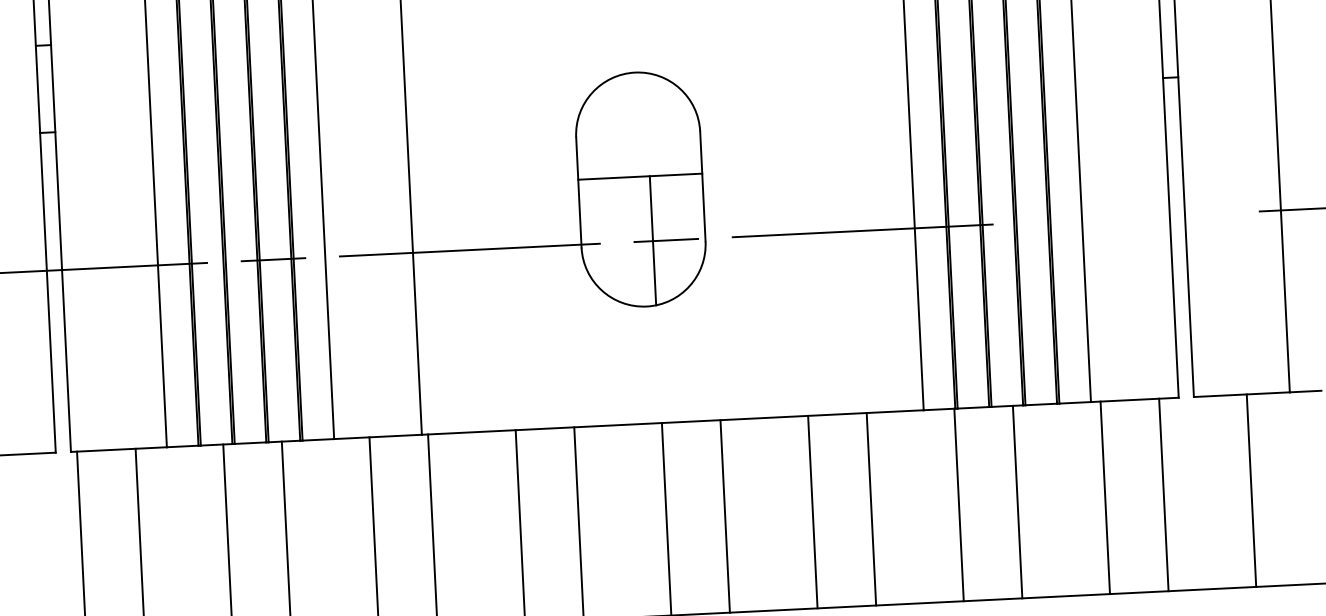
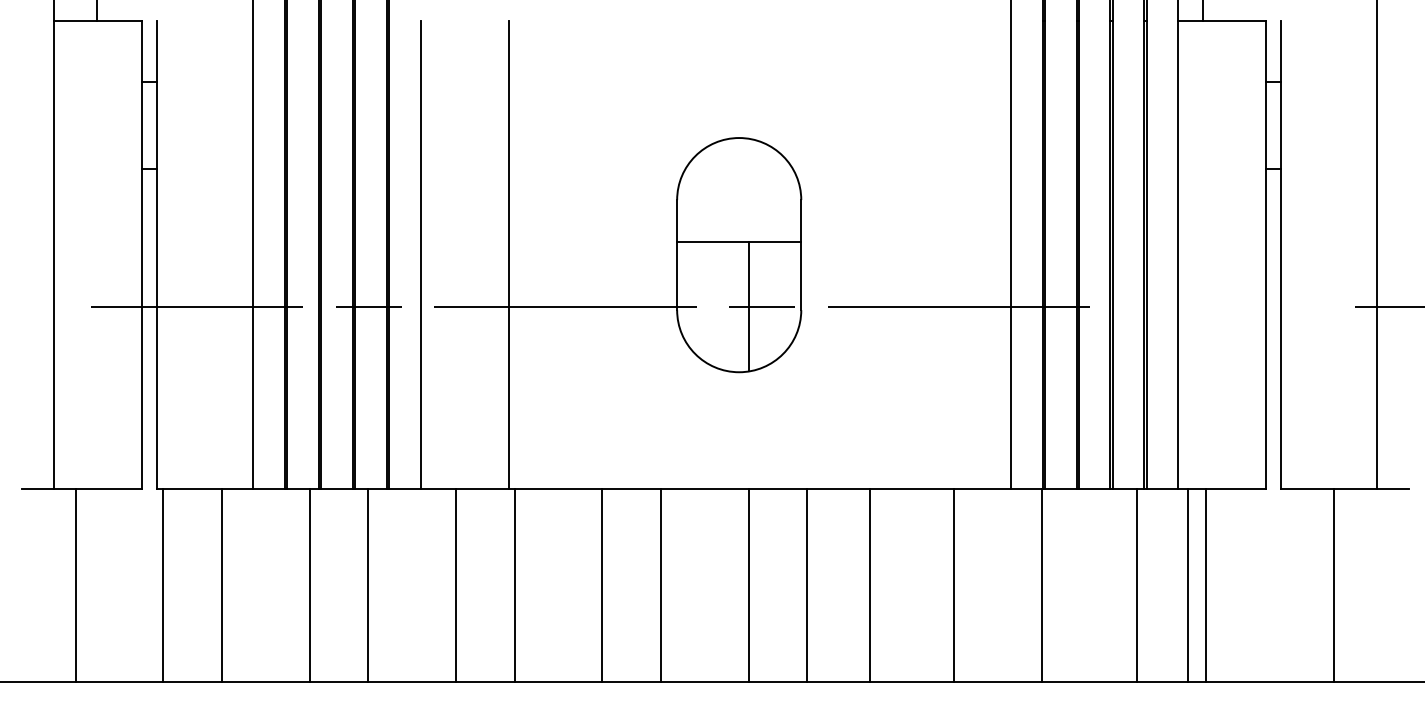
line: (1163, 494) -> (1205, 585), moved
line: (1017, 501) -> (1137, 585), moved
line: (813, 511) -> (870, 585), moved

